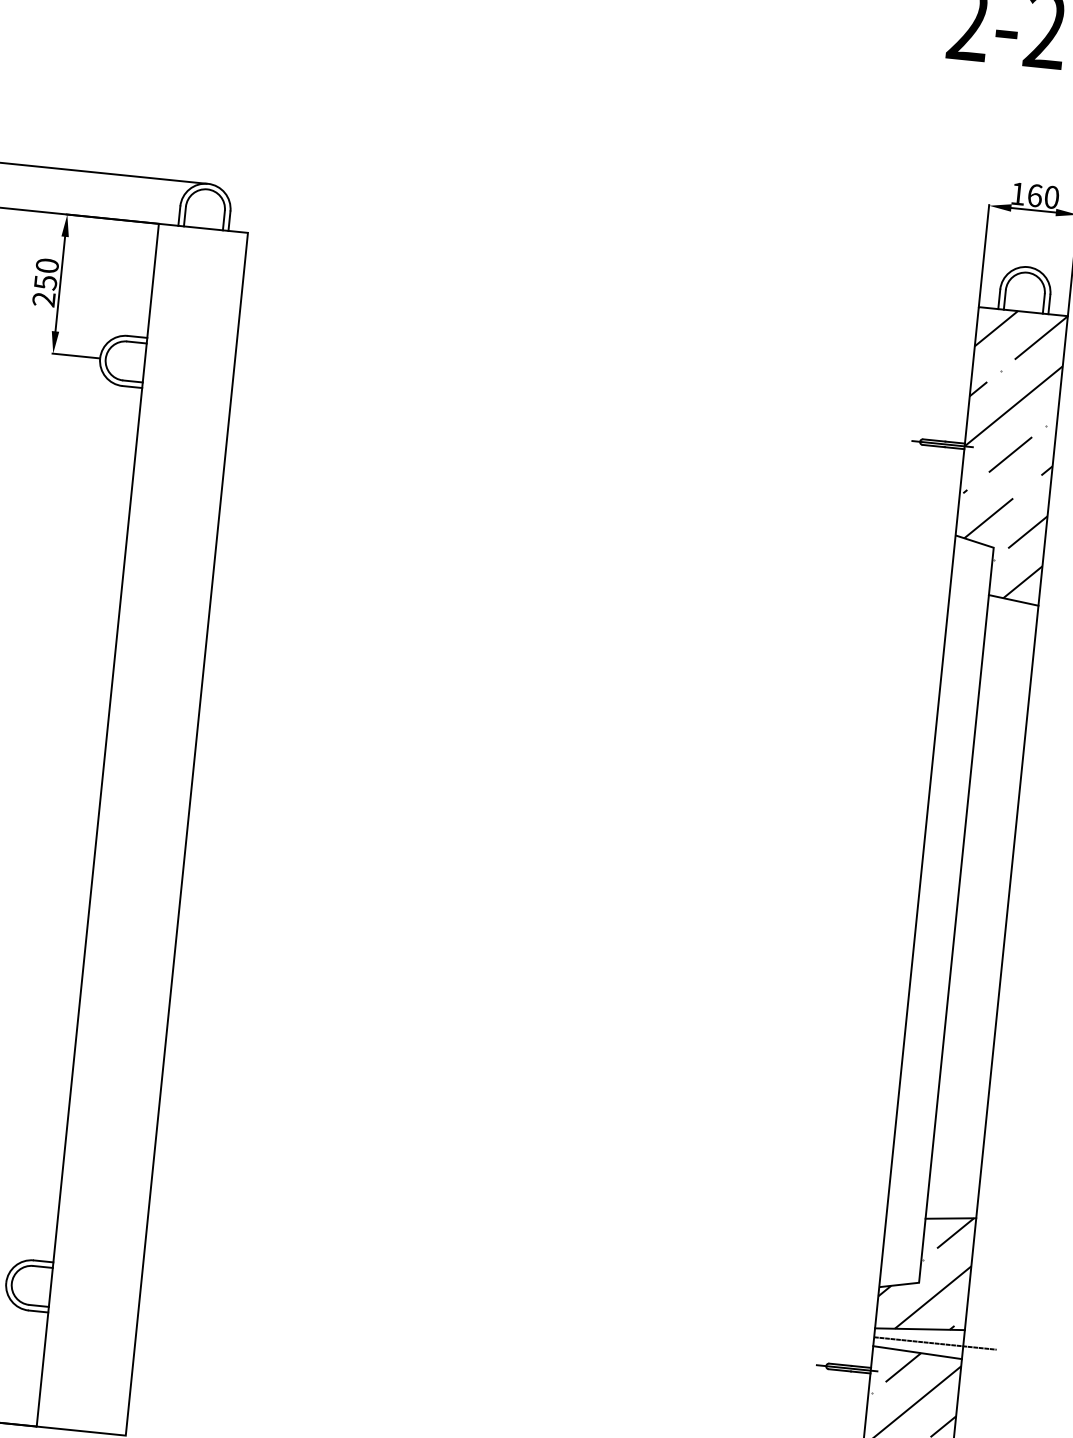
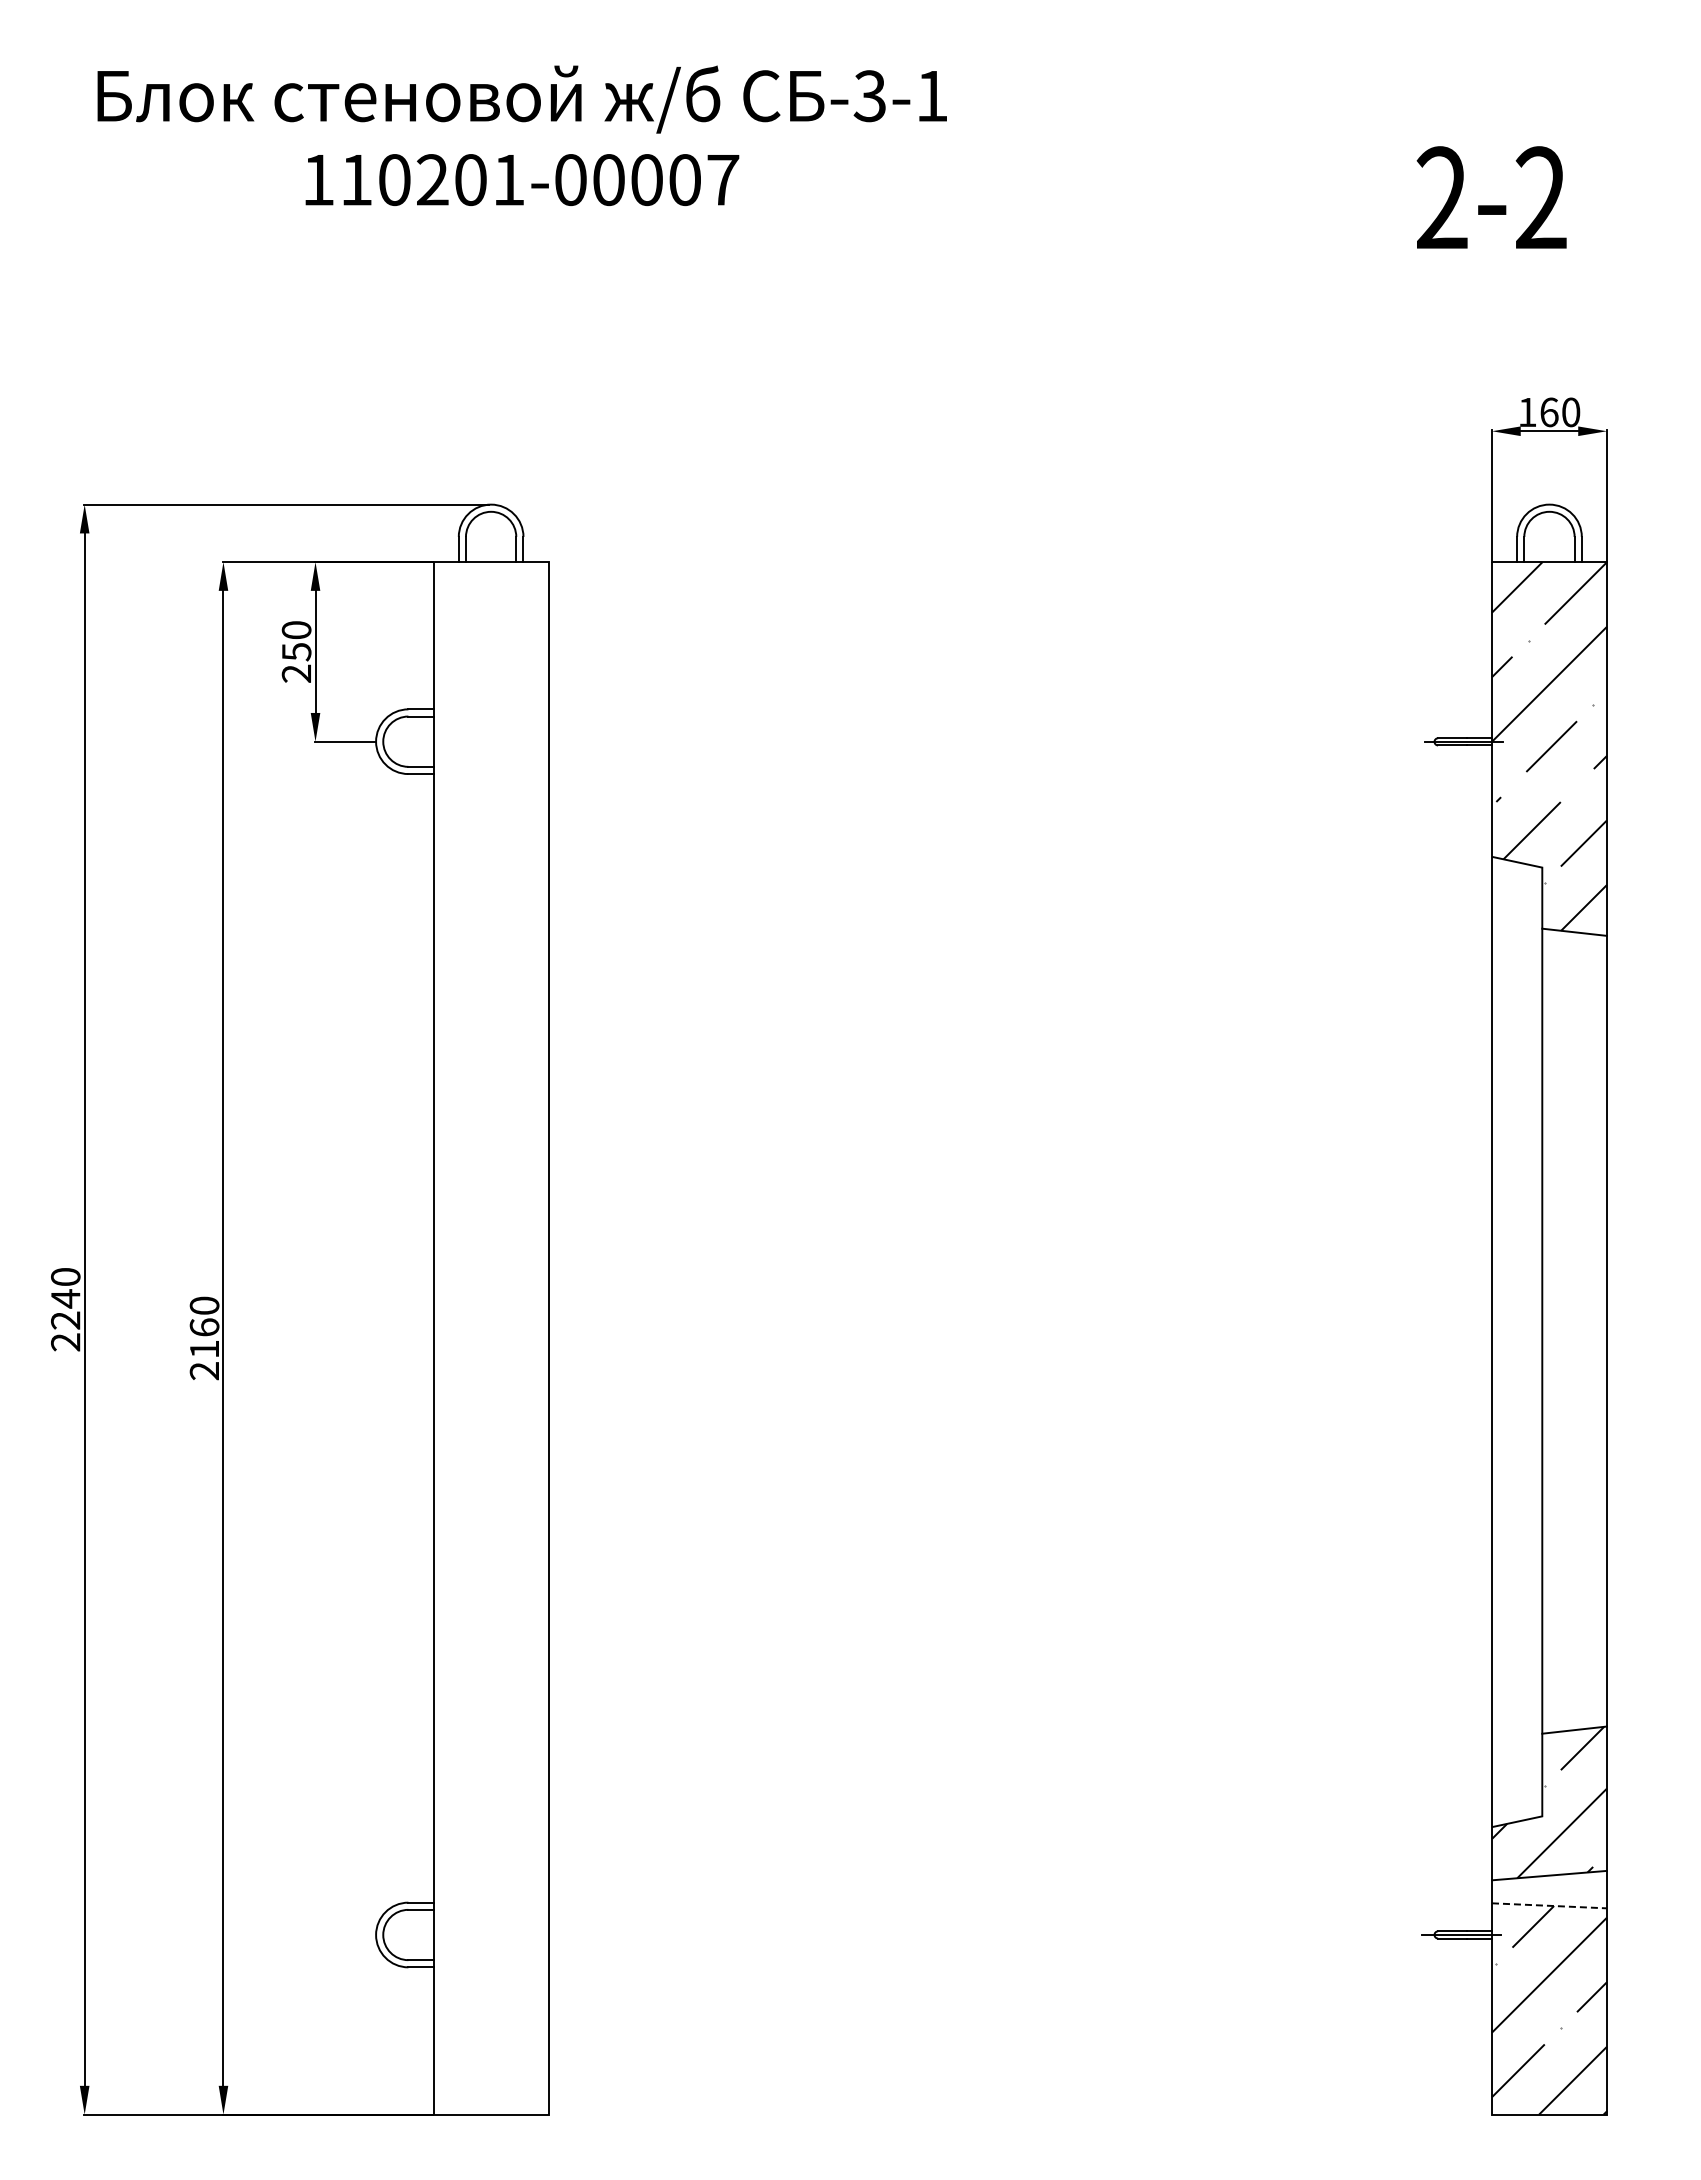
line: (935, 1343) -> (1570, 1891), removed
line: (917, 1352) -> (1549, 1905), solid -> dashed

